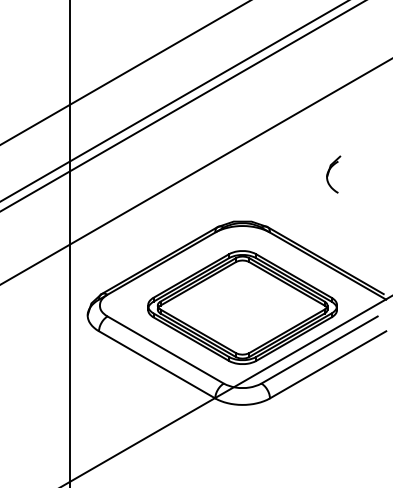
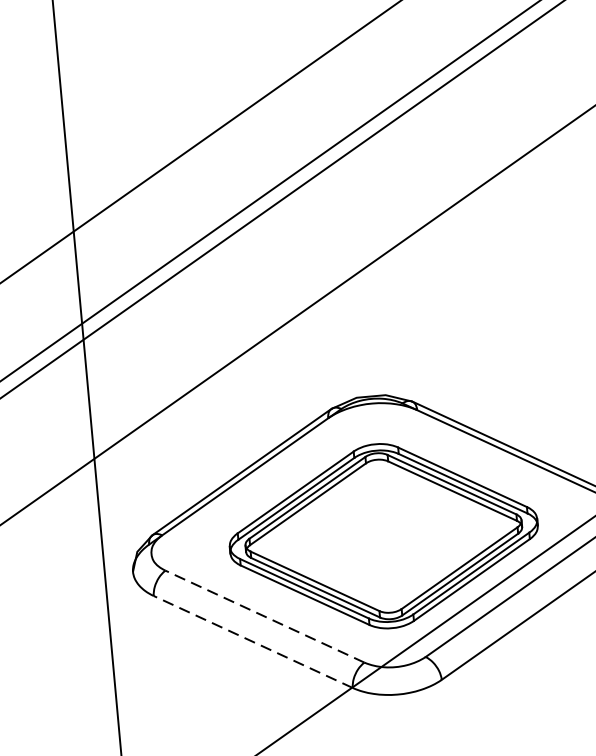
part: (333, 174) -> (511, 306), removed
line: (165, 349) -> (264, 615), solid -> dashed
line: (156, 364) -> (252, 641), solid -> dashed

